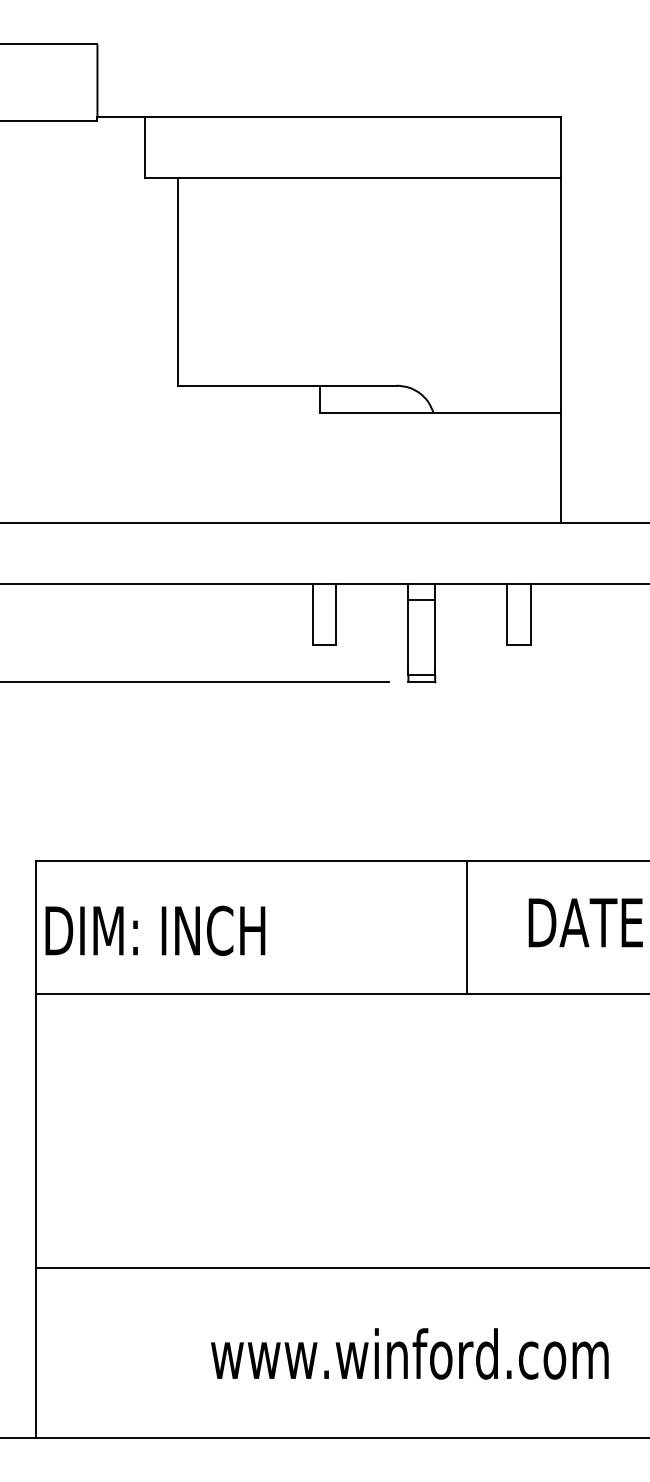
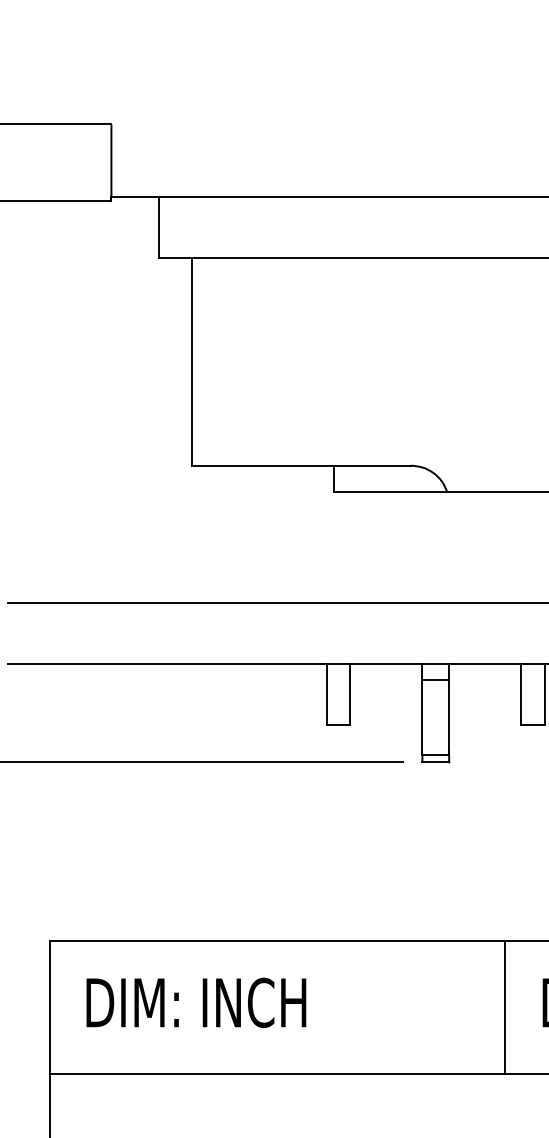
line: (467, 926) -> (505, 1006), moved
text: (155, 930) -> (196, 1002), moved

